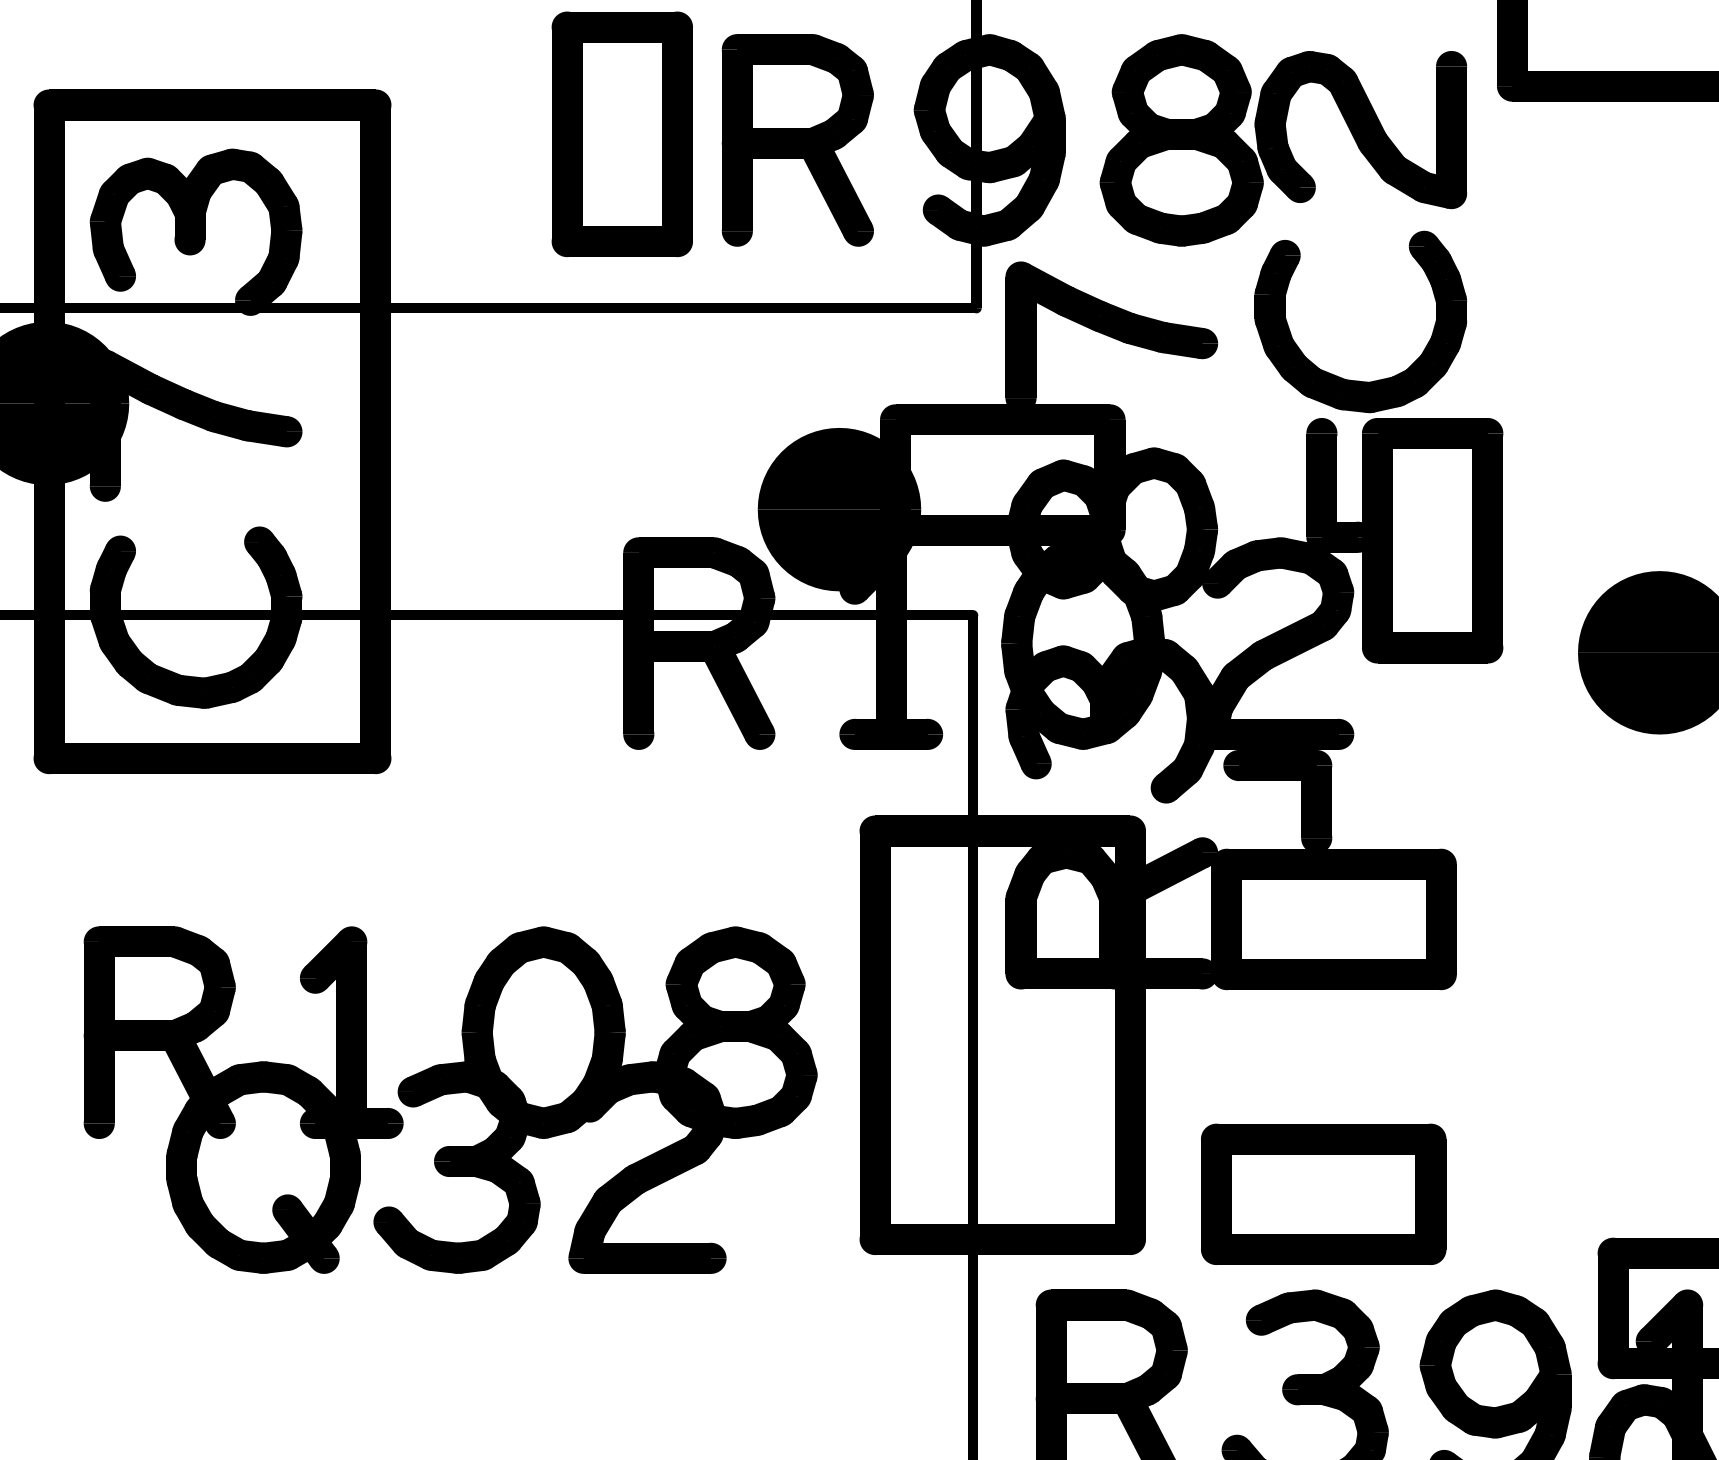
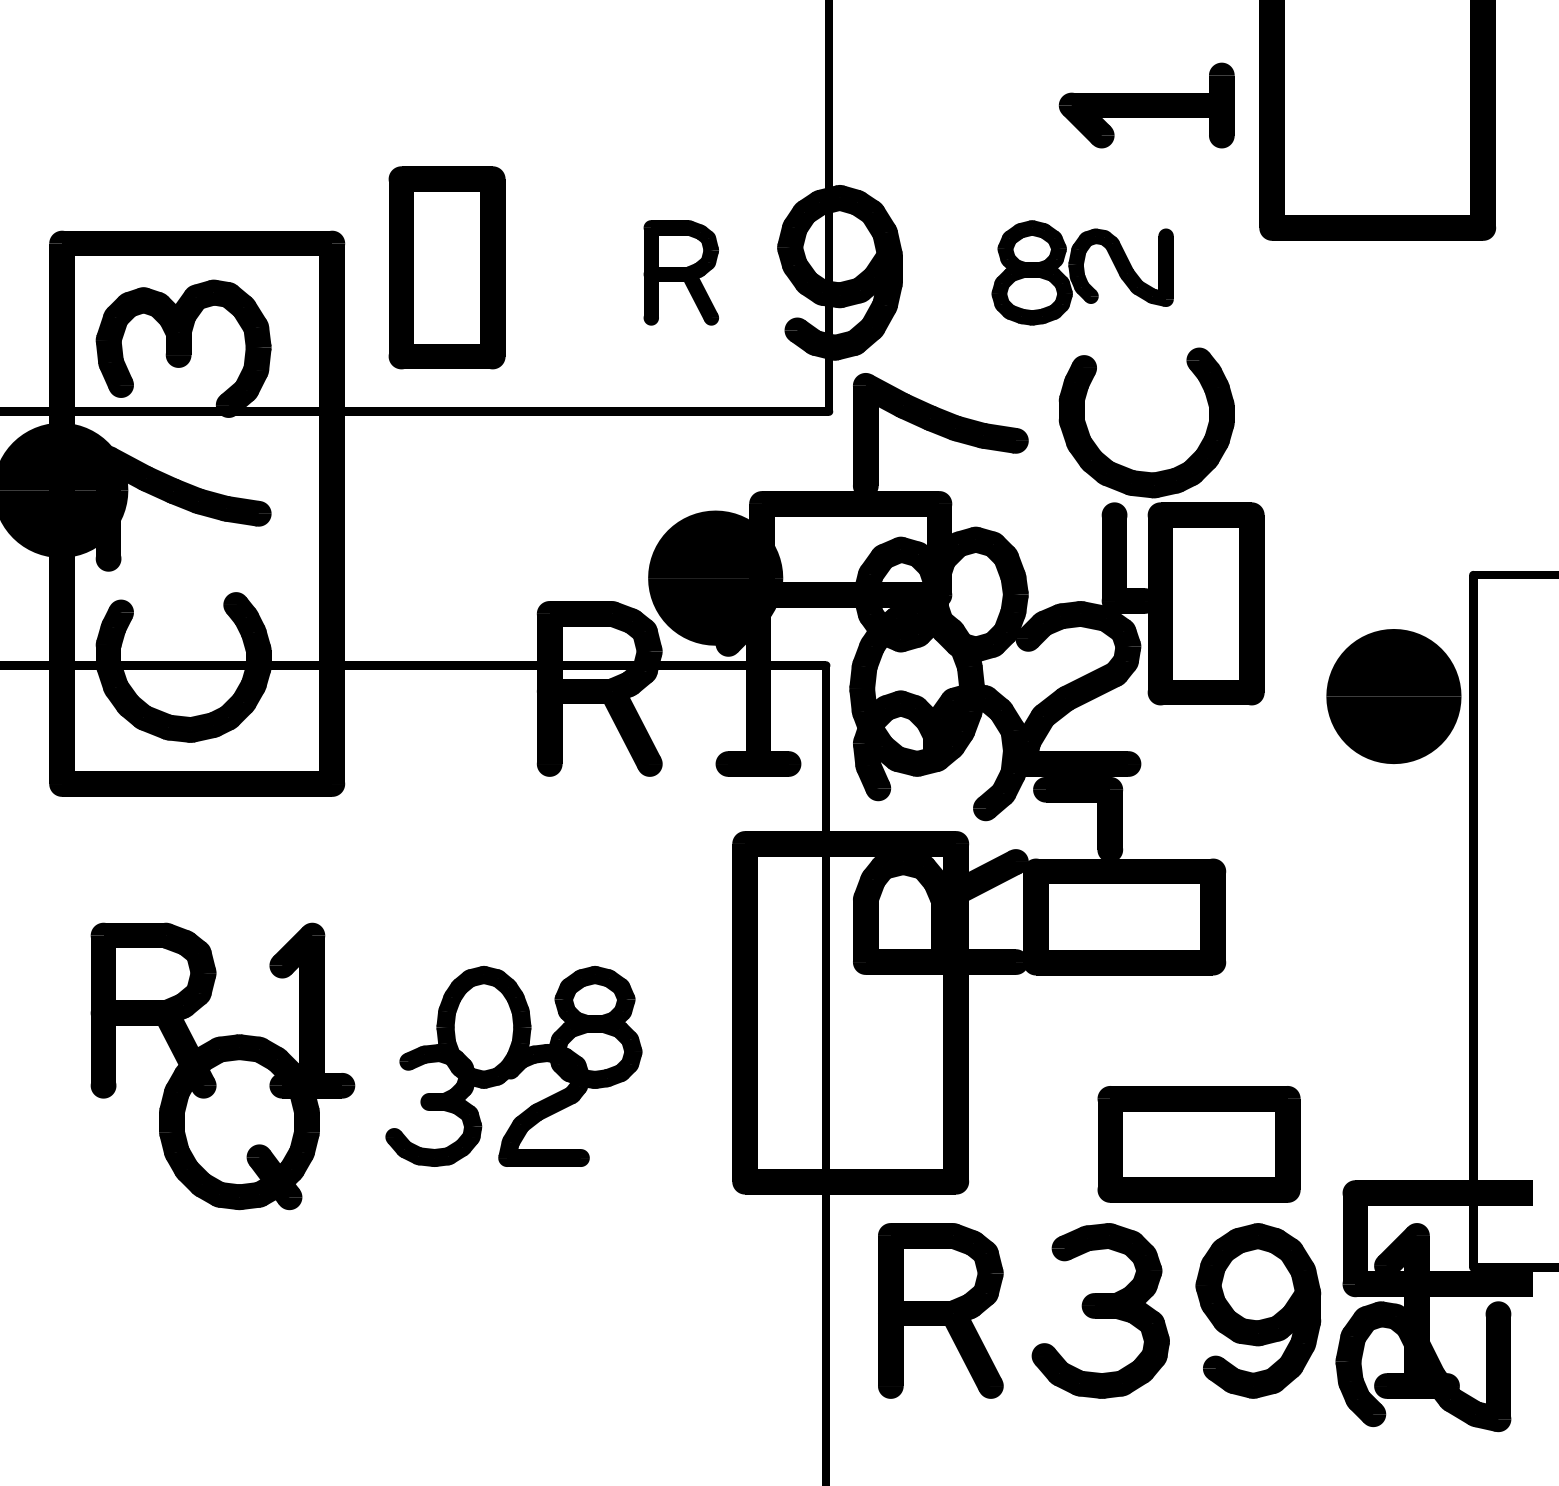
part: (621, 133) -> (446, 267), moved
part: (798, 140) -> (681, 272), size x0.6
part: (1283, 140) -> (1082, 272), size x0.6
part: (595, 1100) -> (513, 1066), size x0.7
part: (1323, 1194) -> (1198, 1144), moved

